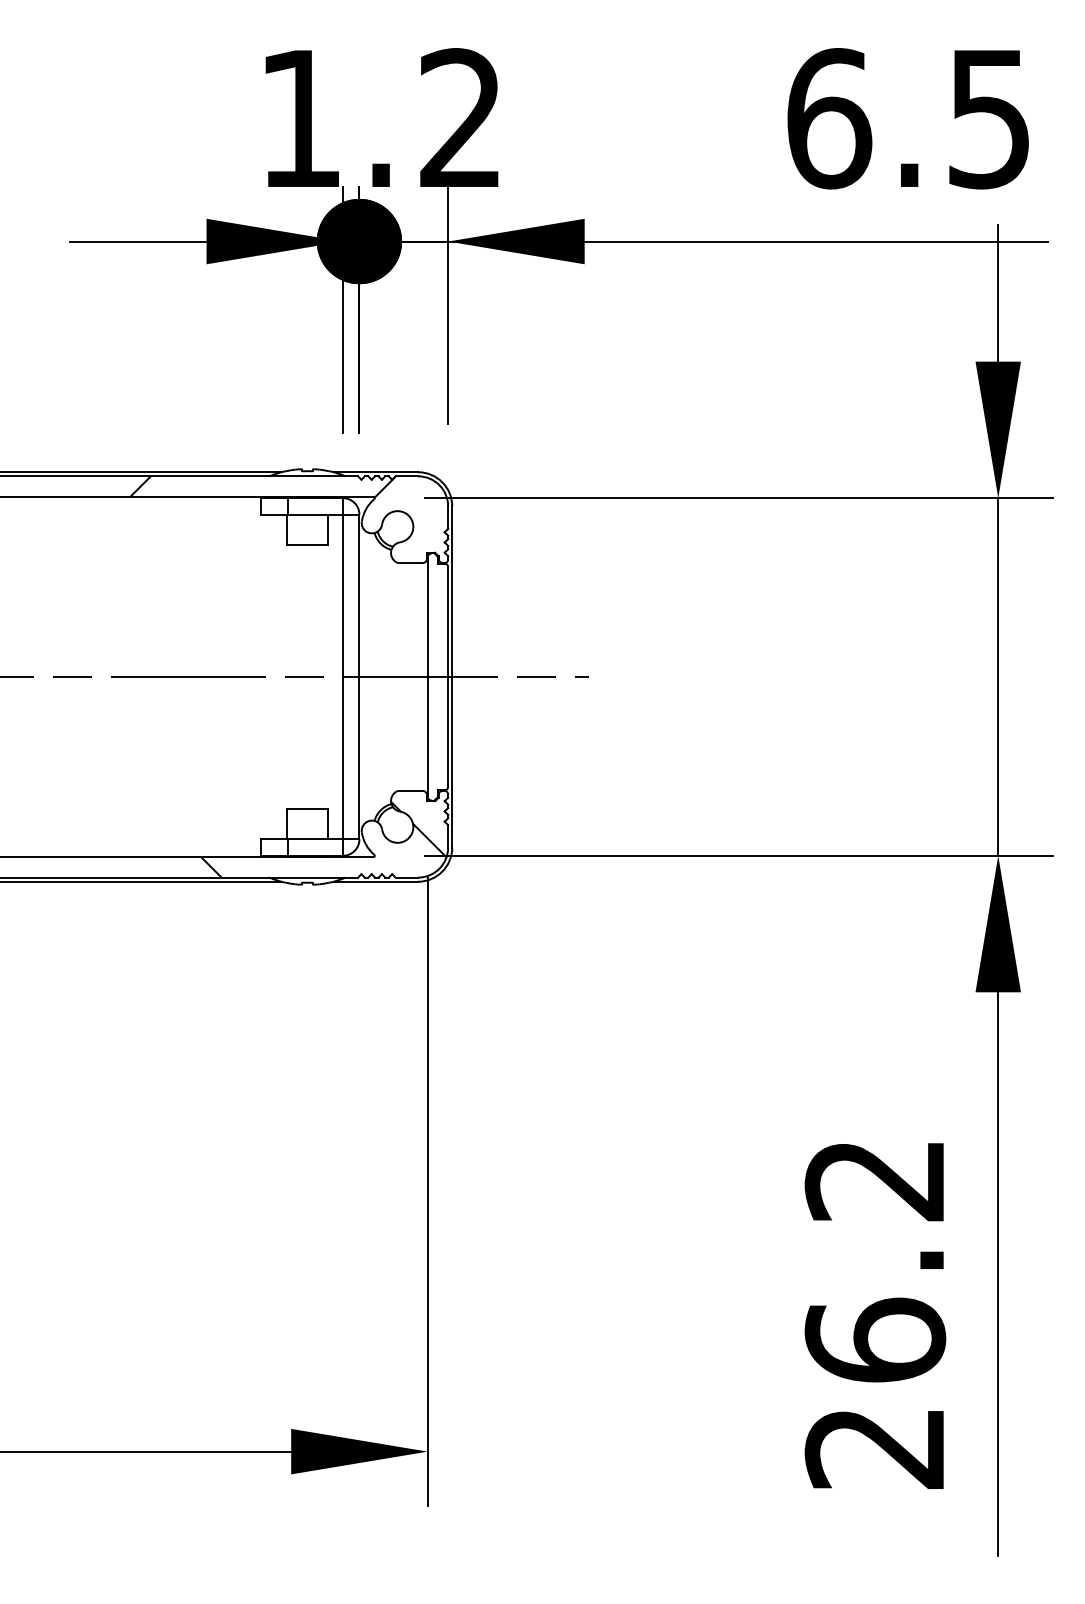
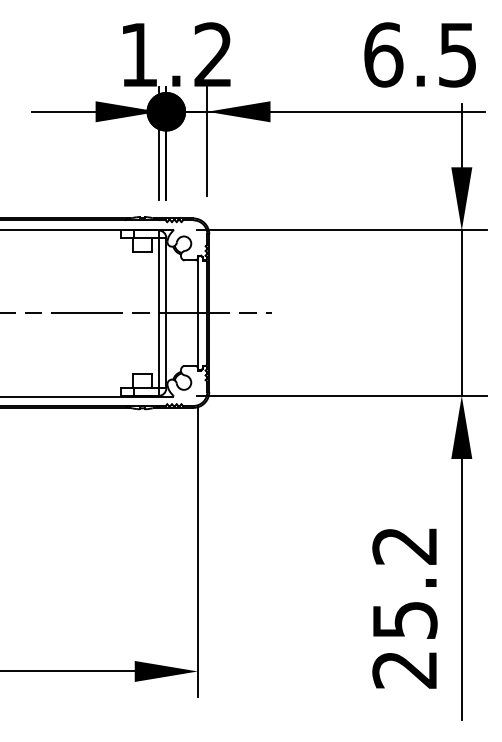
hatch: (262, 487) -> (121, 225), removed
hatch: (323, 837) -> (149, 387), removed
text: (874, 1339) -> (404, 619), 26.2 -> 25.2

